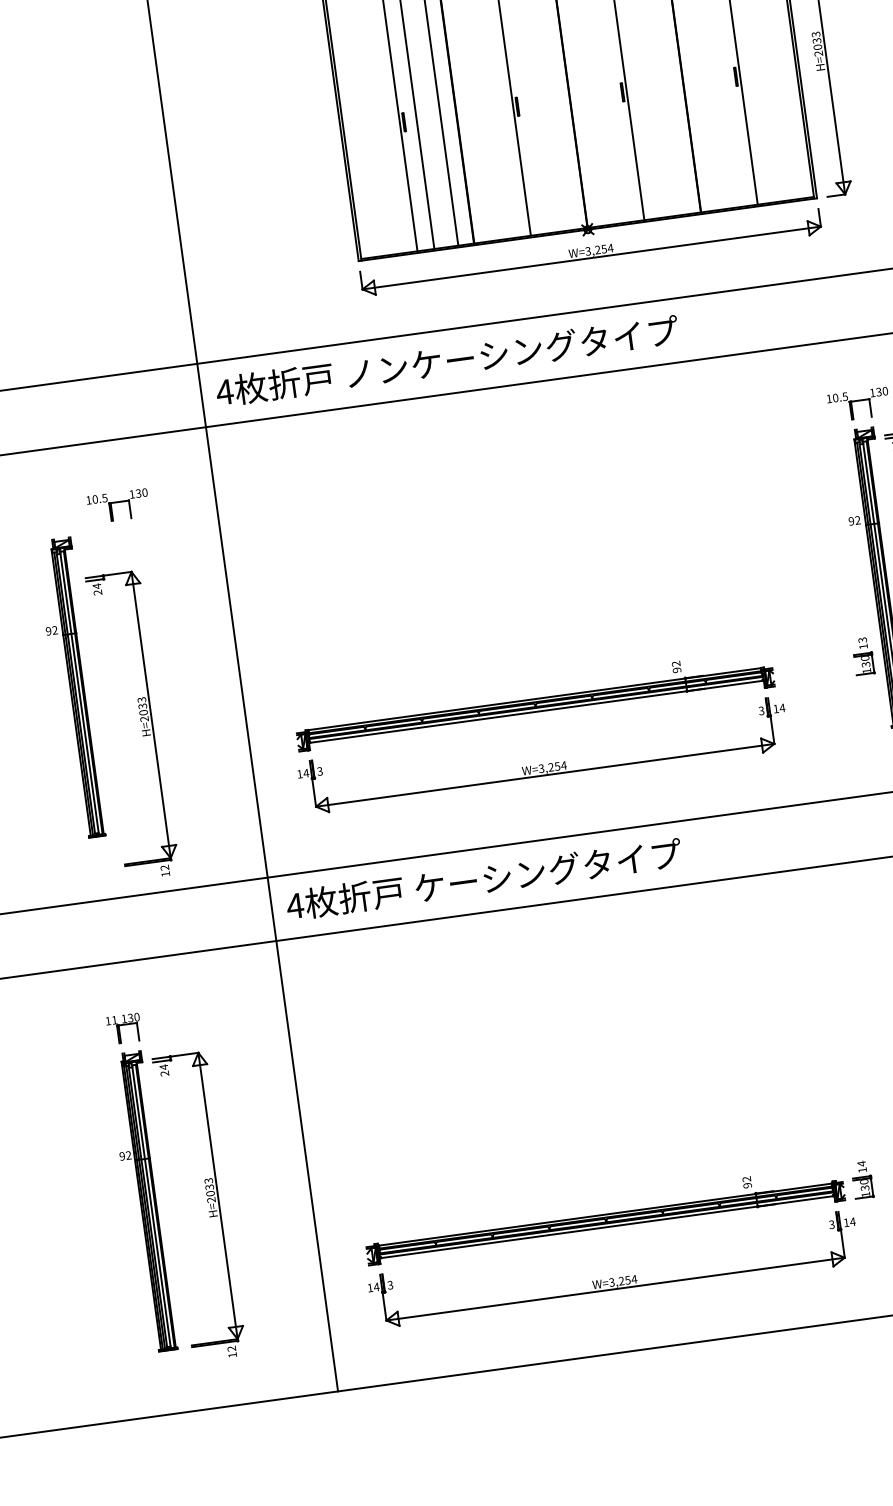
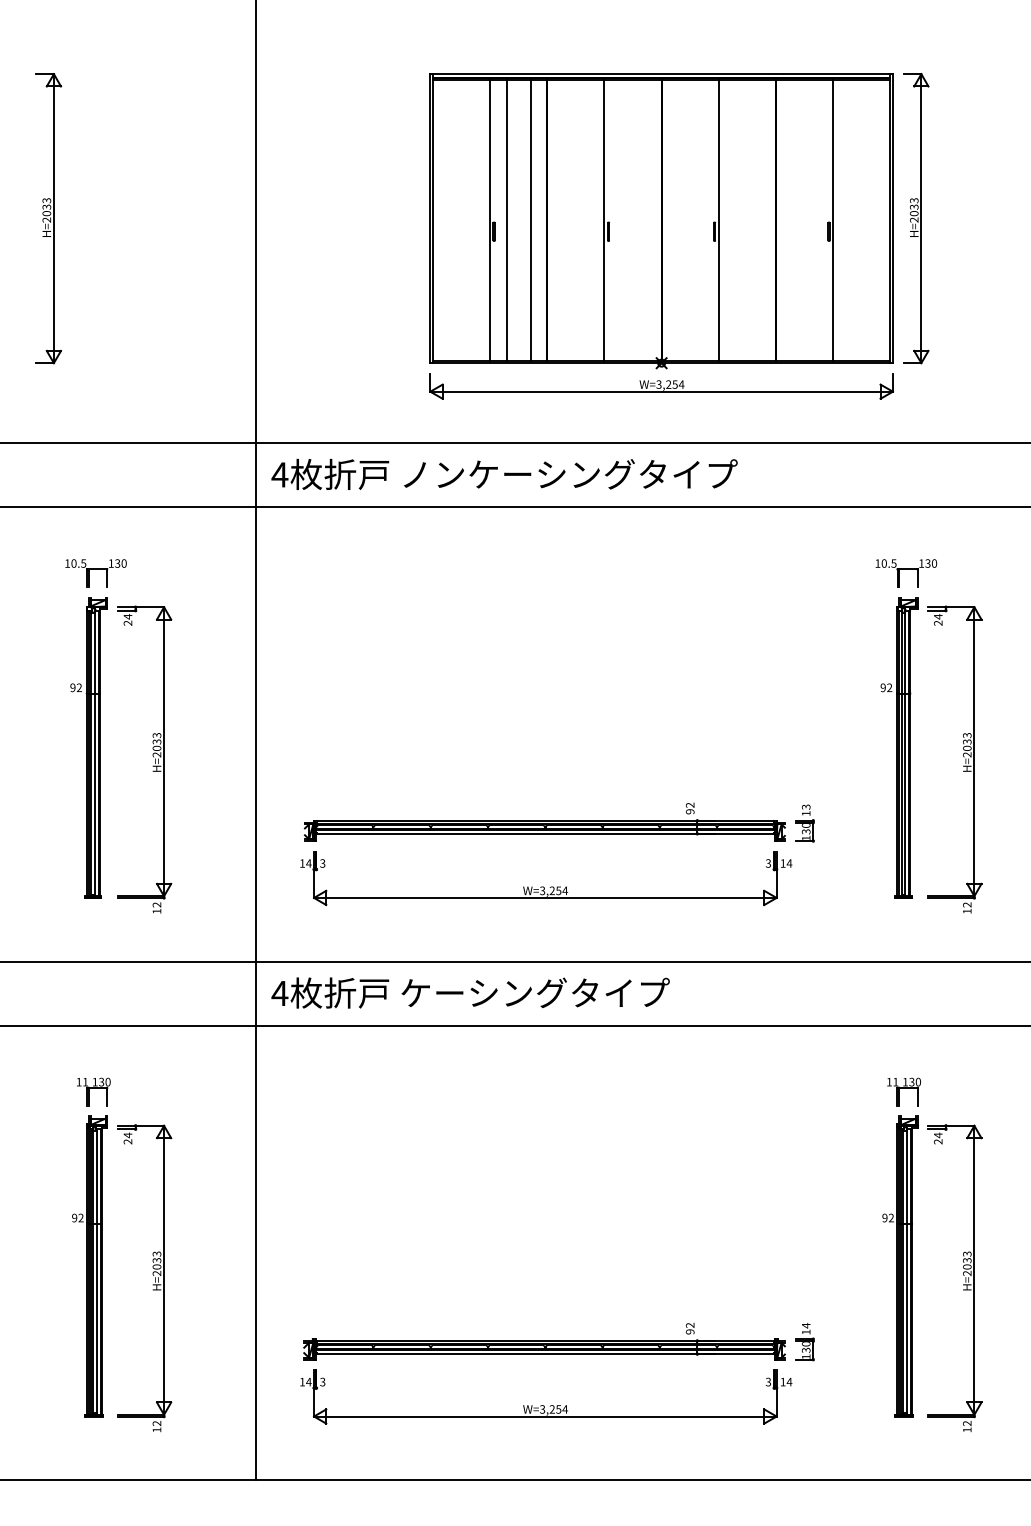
part: (117, 506) -> (95, 573), moved
part: (863, 656) -> (804, 823), moved
part: (140, 720) -> (152, 755), moved

